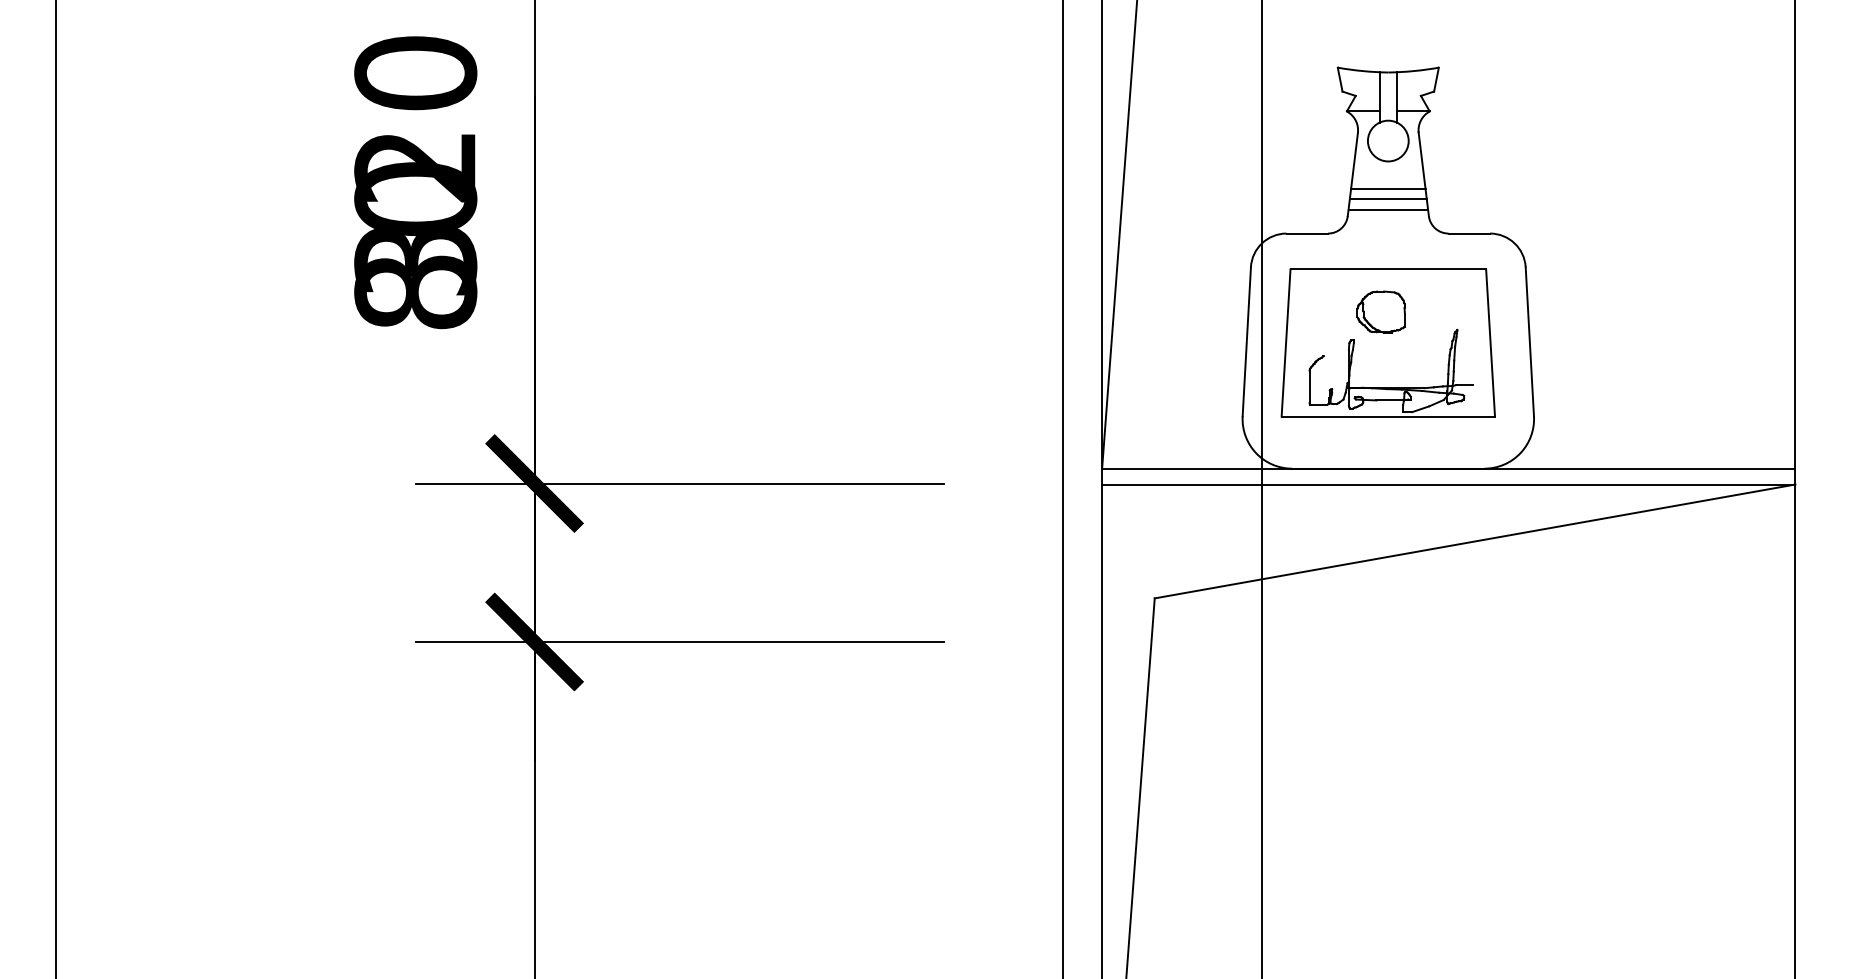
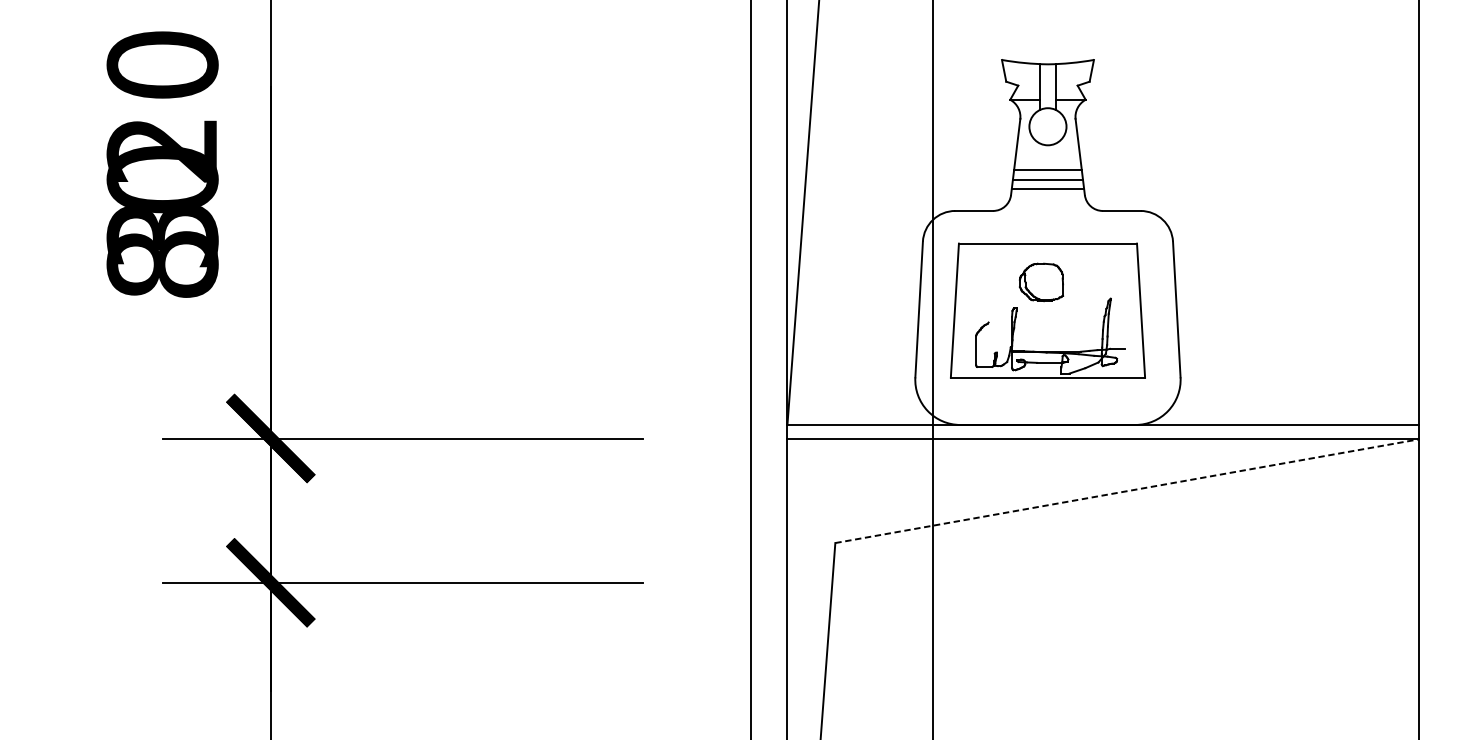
line: (1475, 541) -> (1127, 491), solid -> dashed

